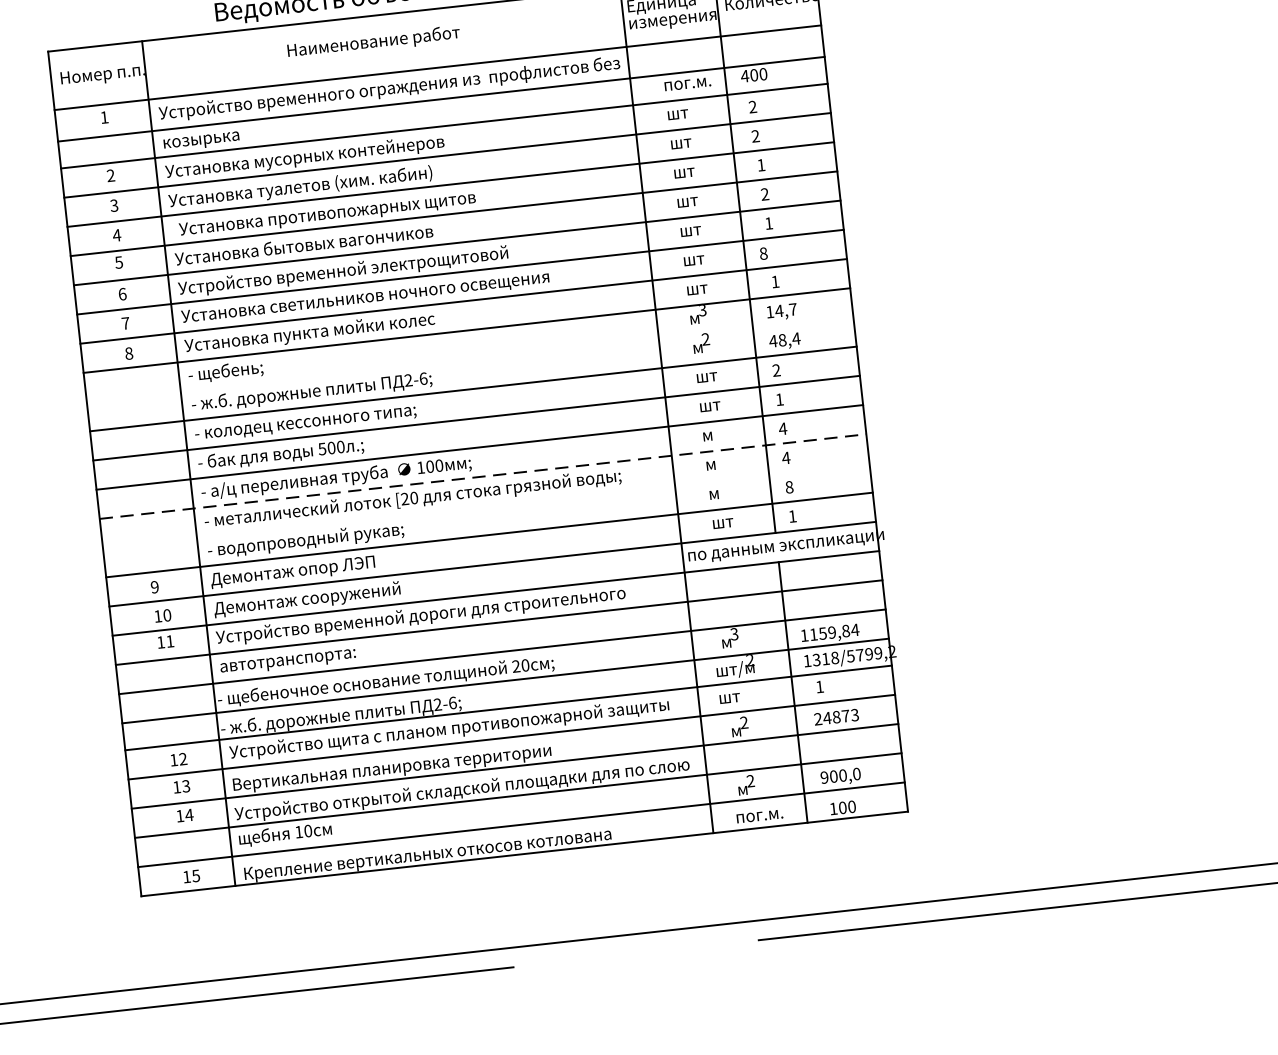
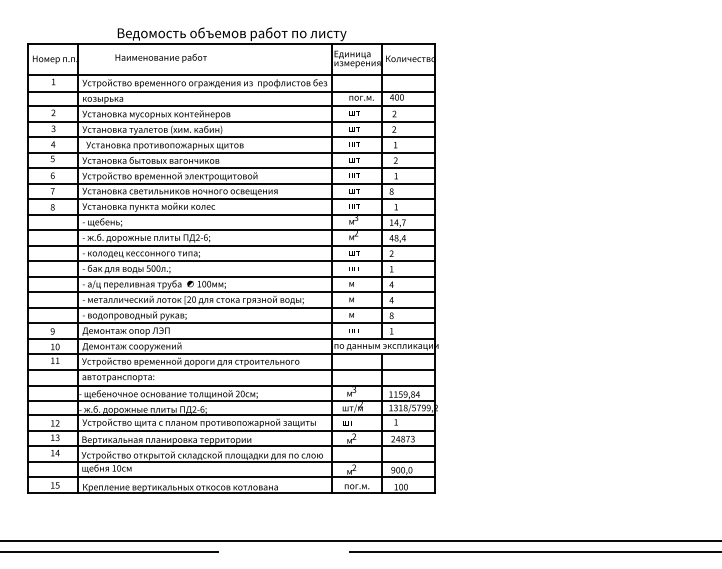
text: (372, 41) -> (160, 57), moved
line: (470, 360) -> (231, 230), added
line: (483, 476) -> (231, 292), dashed -> solid
line: (486, 504) -> (231, 307), added

